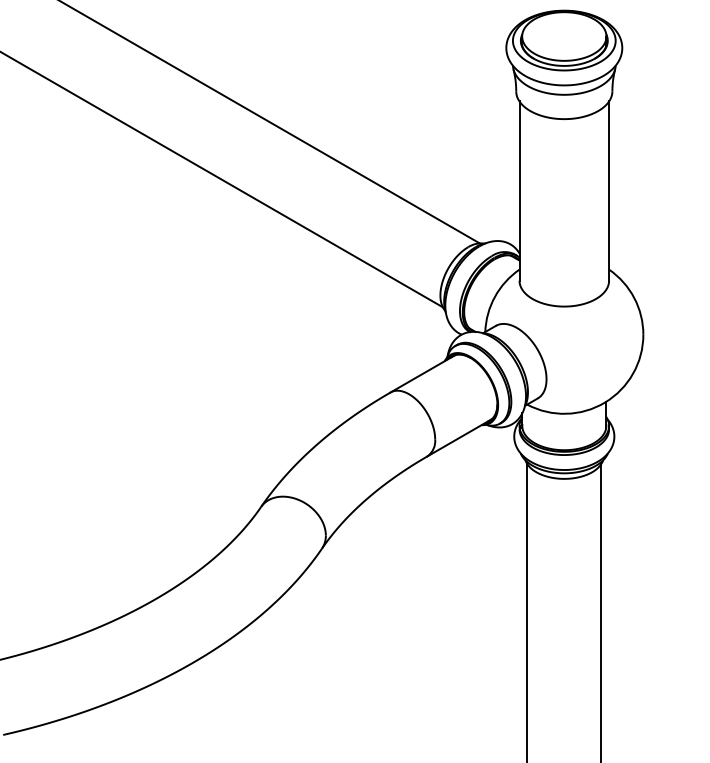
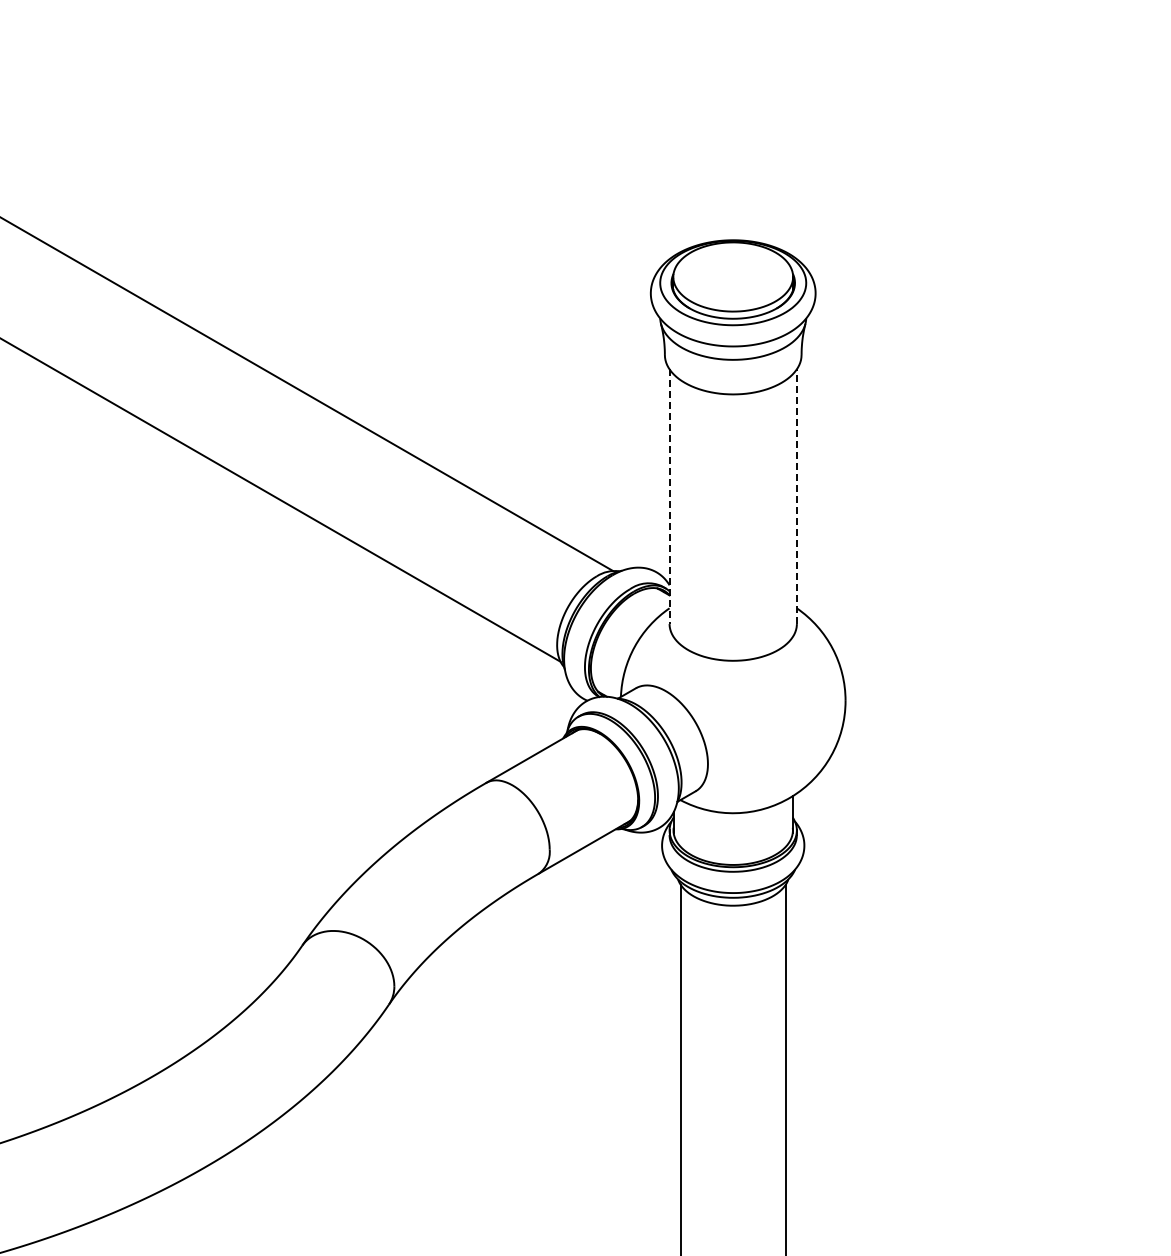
line: (608, 190) -> (796, 496), solid -> dashed
line: (519, 191) -> (669, 497), solid -> dashed

